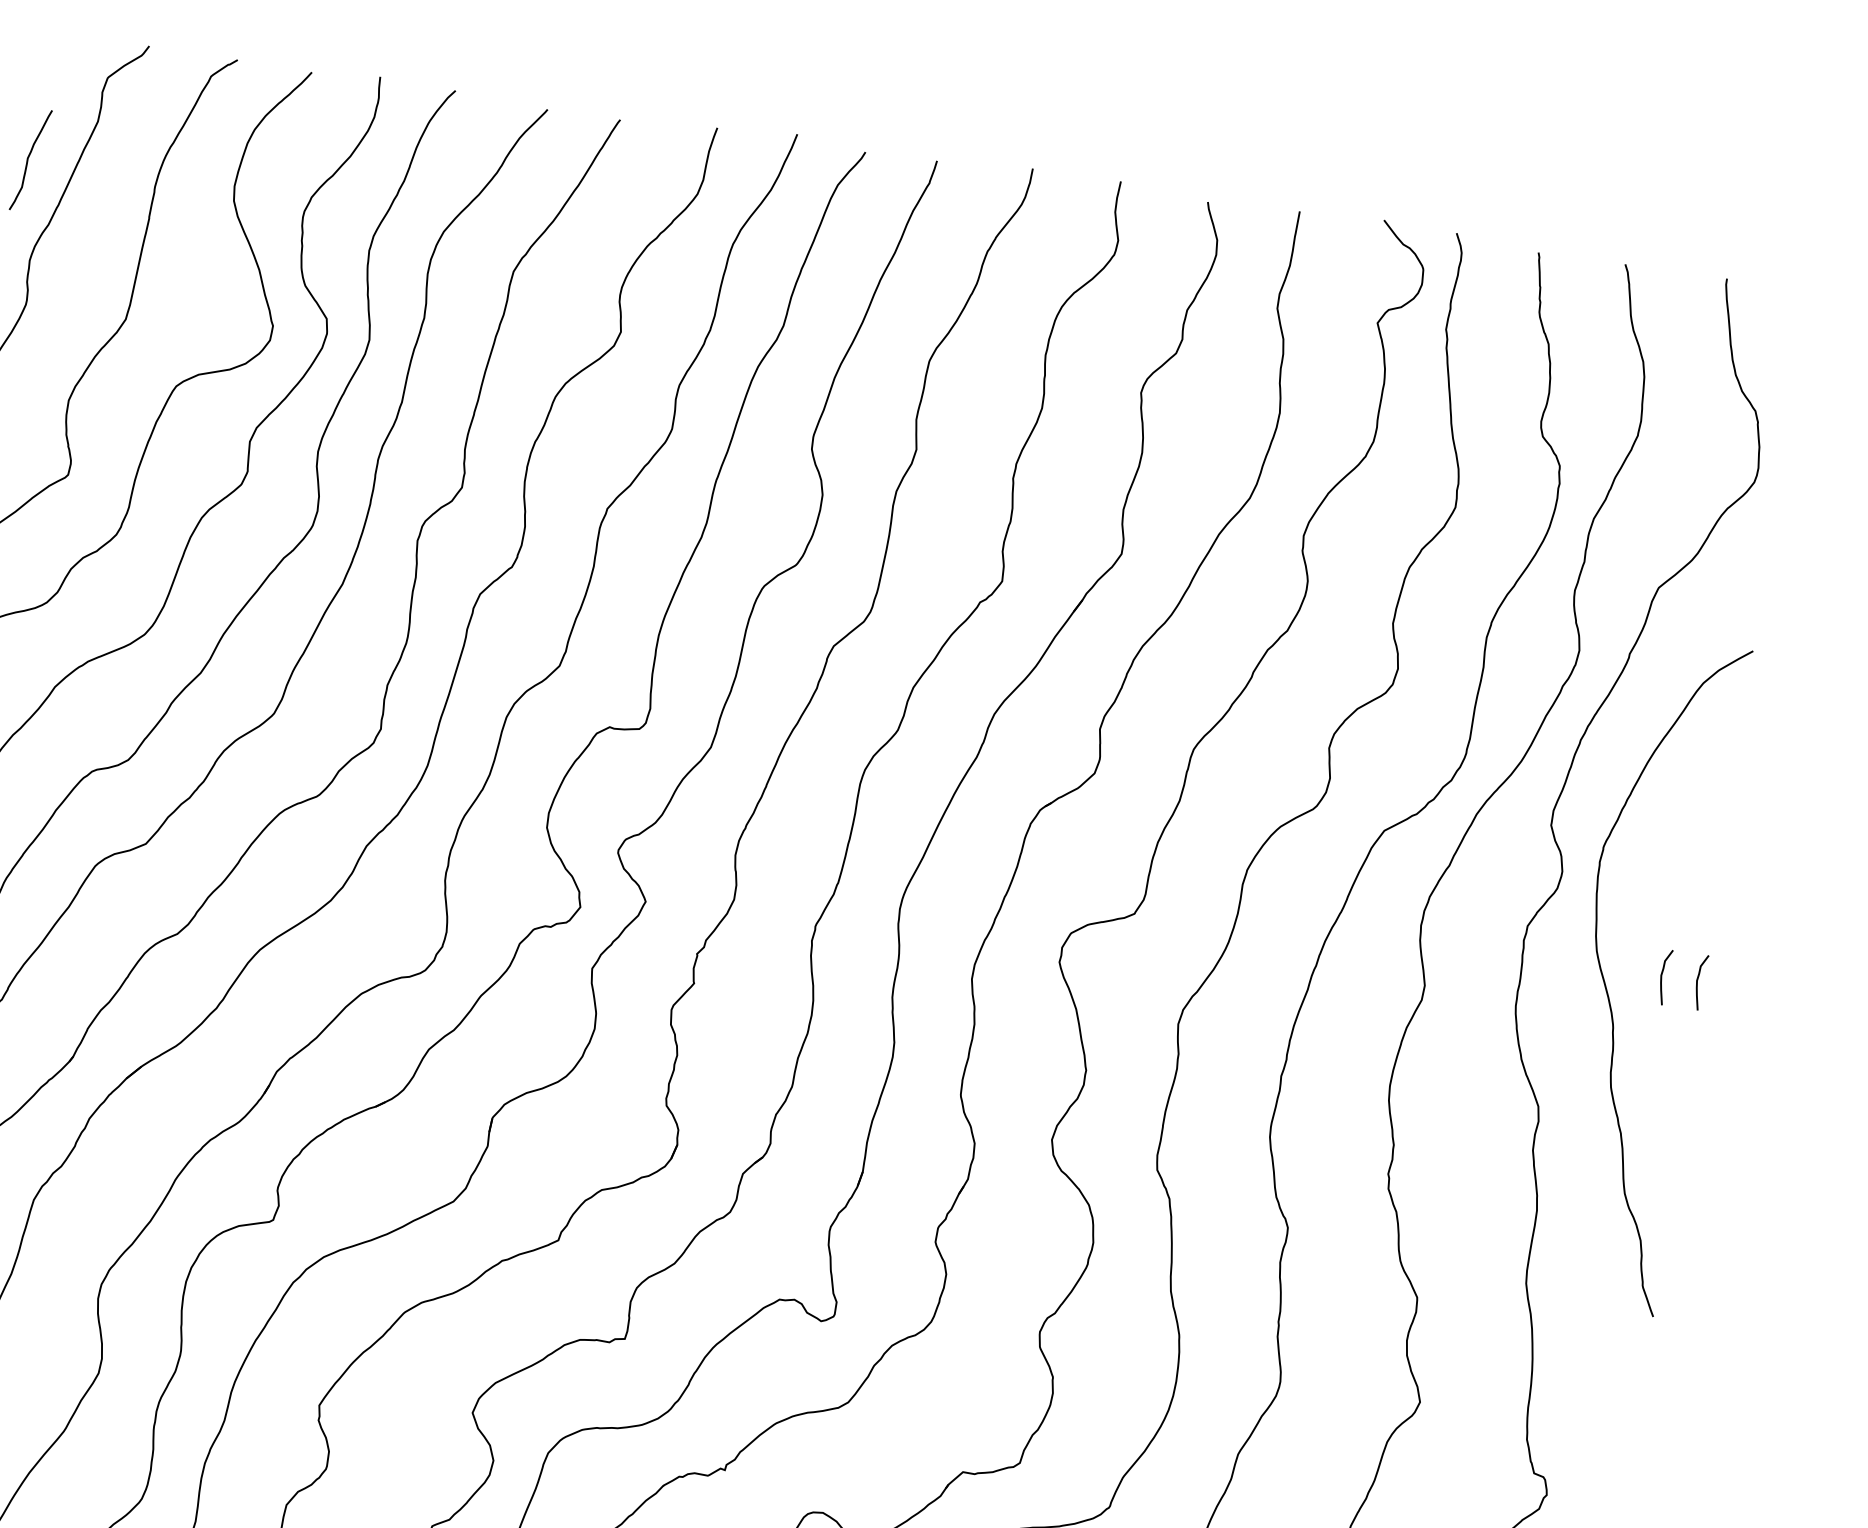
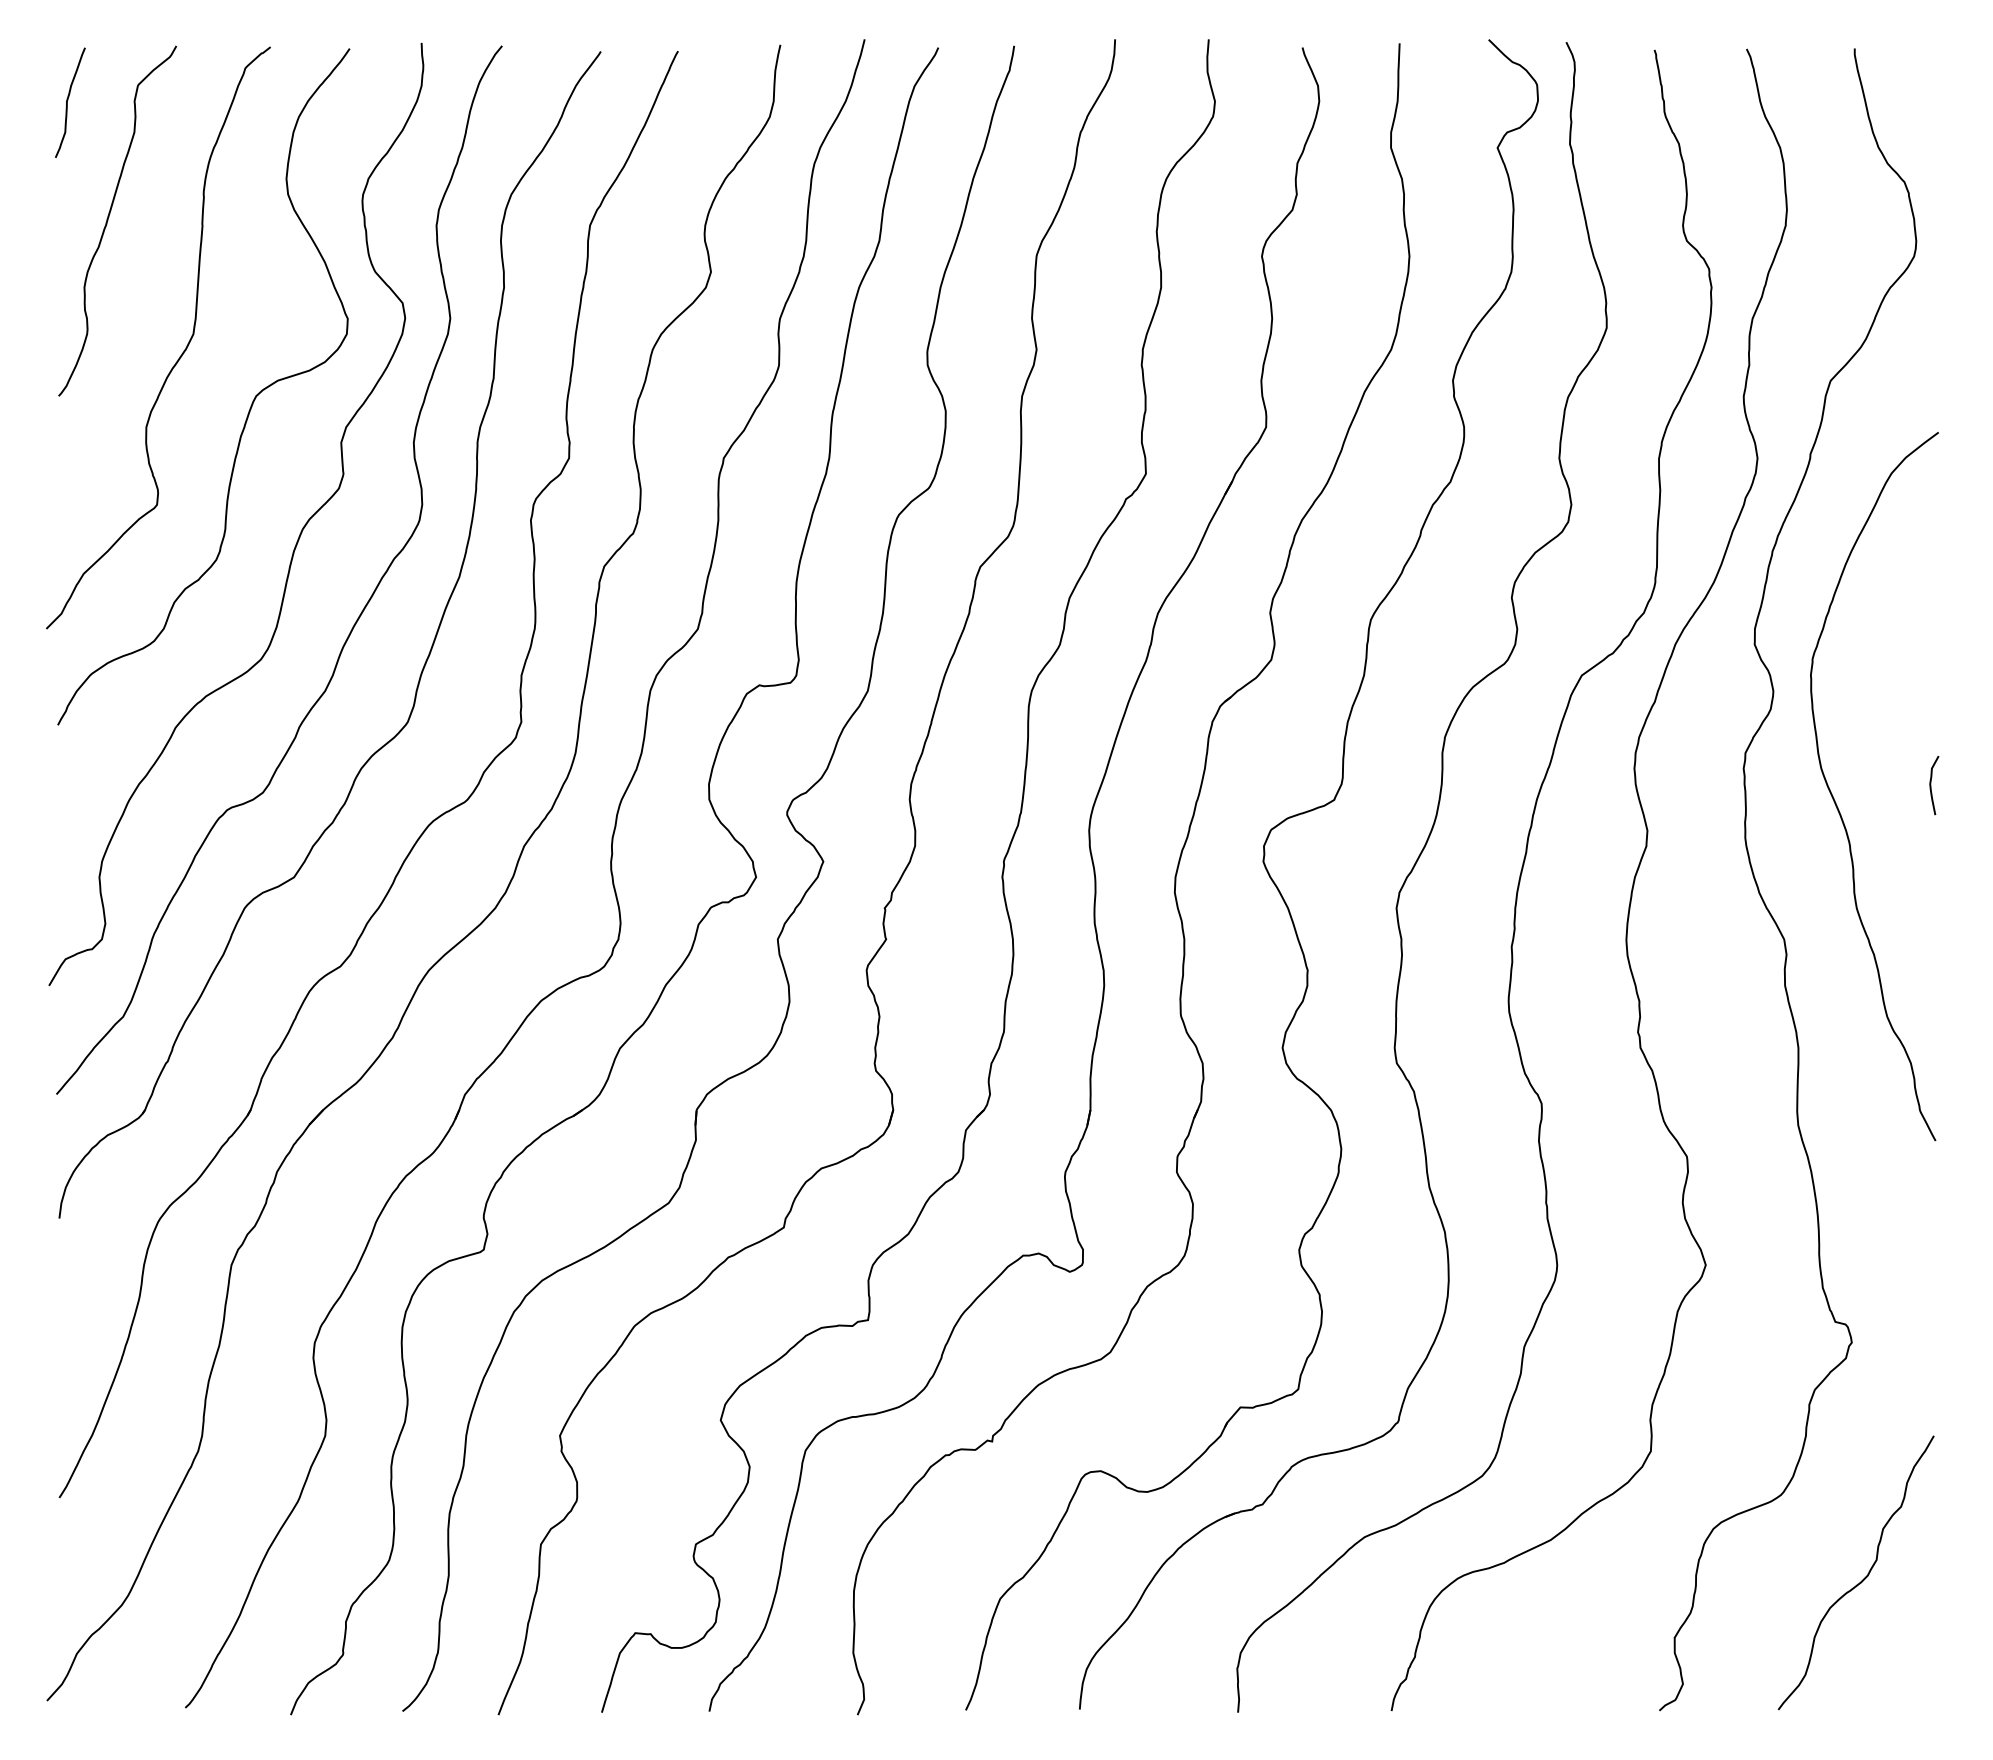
curve: (29, 157) -> (68, 100), moved
curve: (1662, 976) -> (1893, 785), removed

